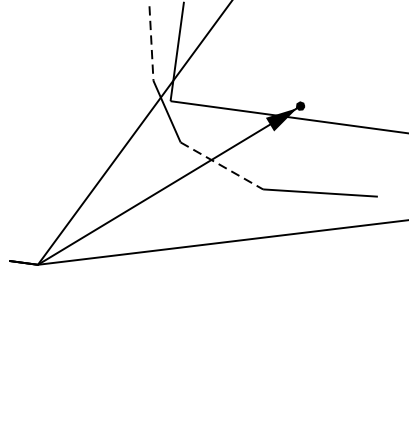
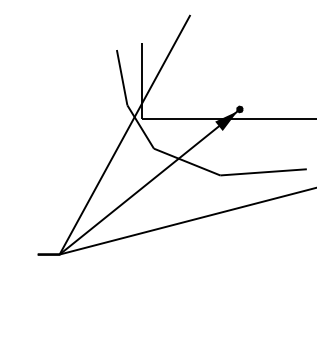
line: (151, 44) -> (122, 78), dashed -> solid
line: (222, 166) -> (187, 162), dashed -> solid

